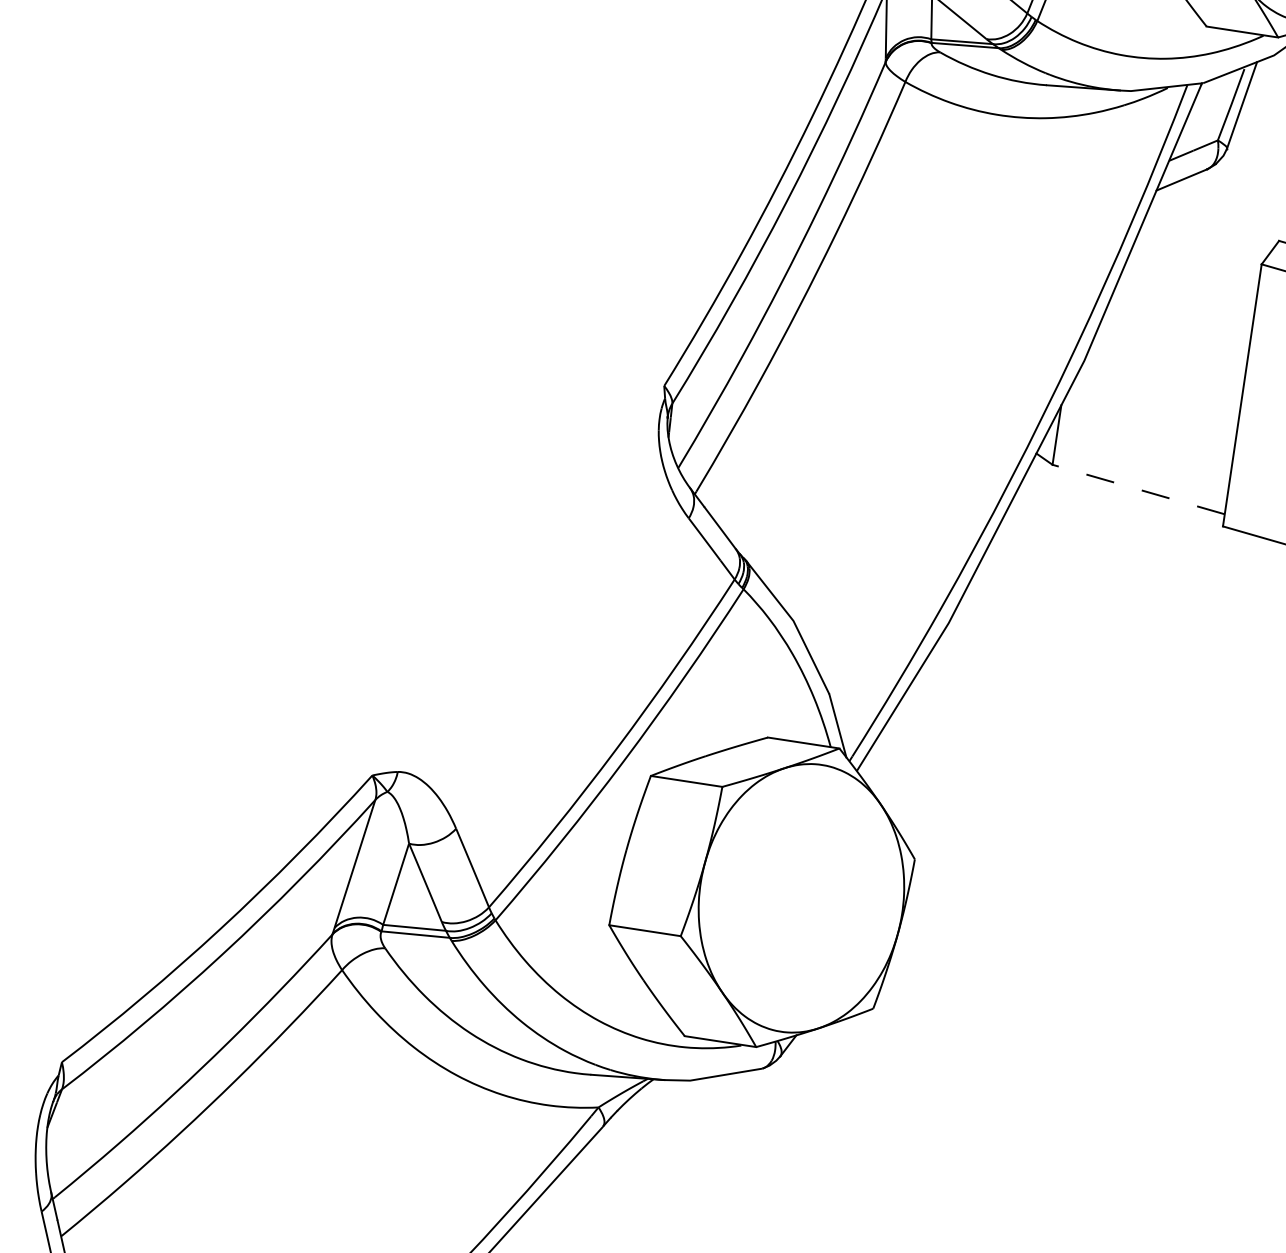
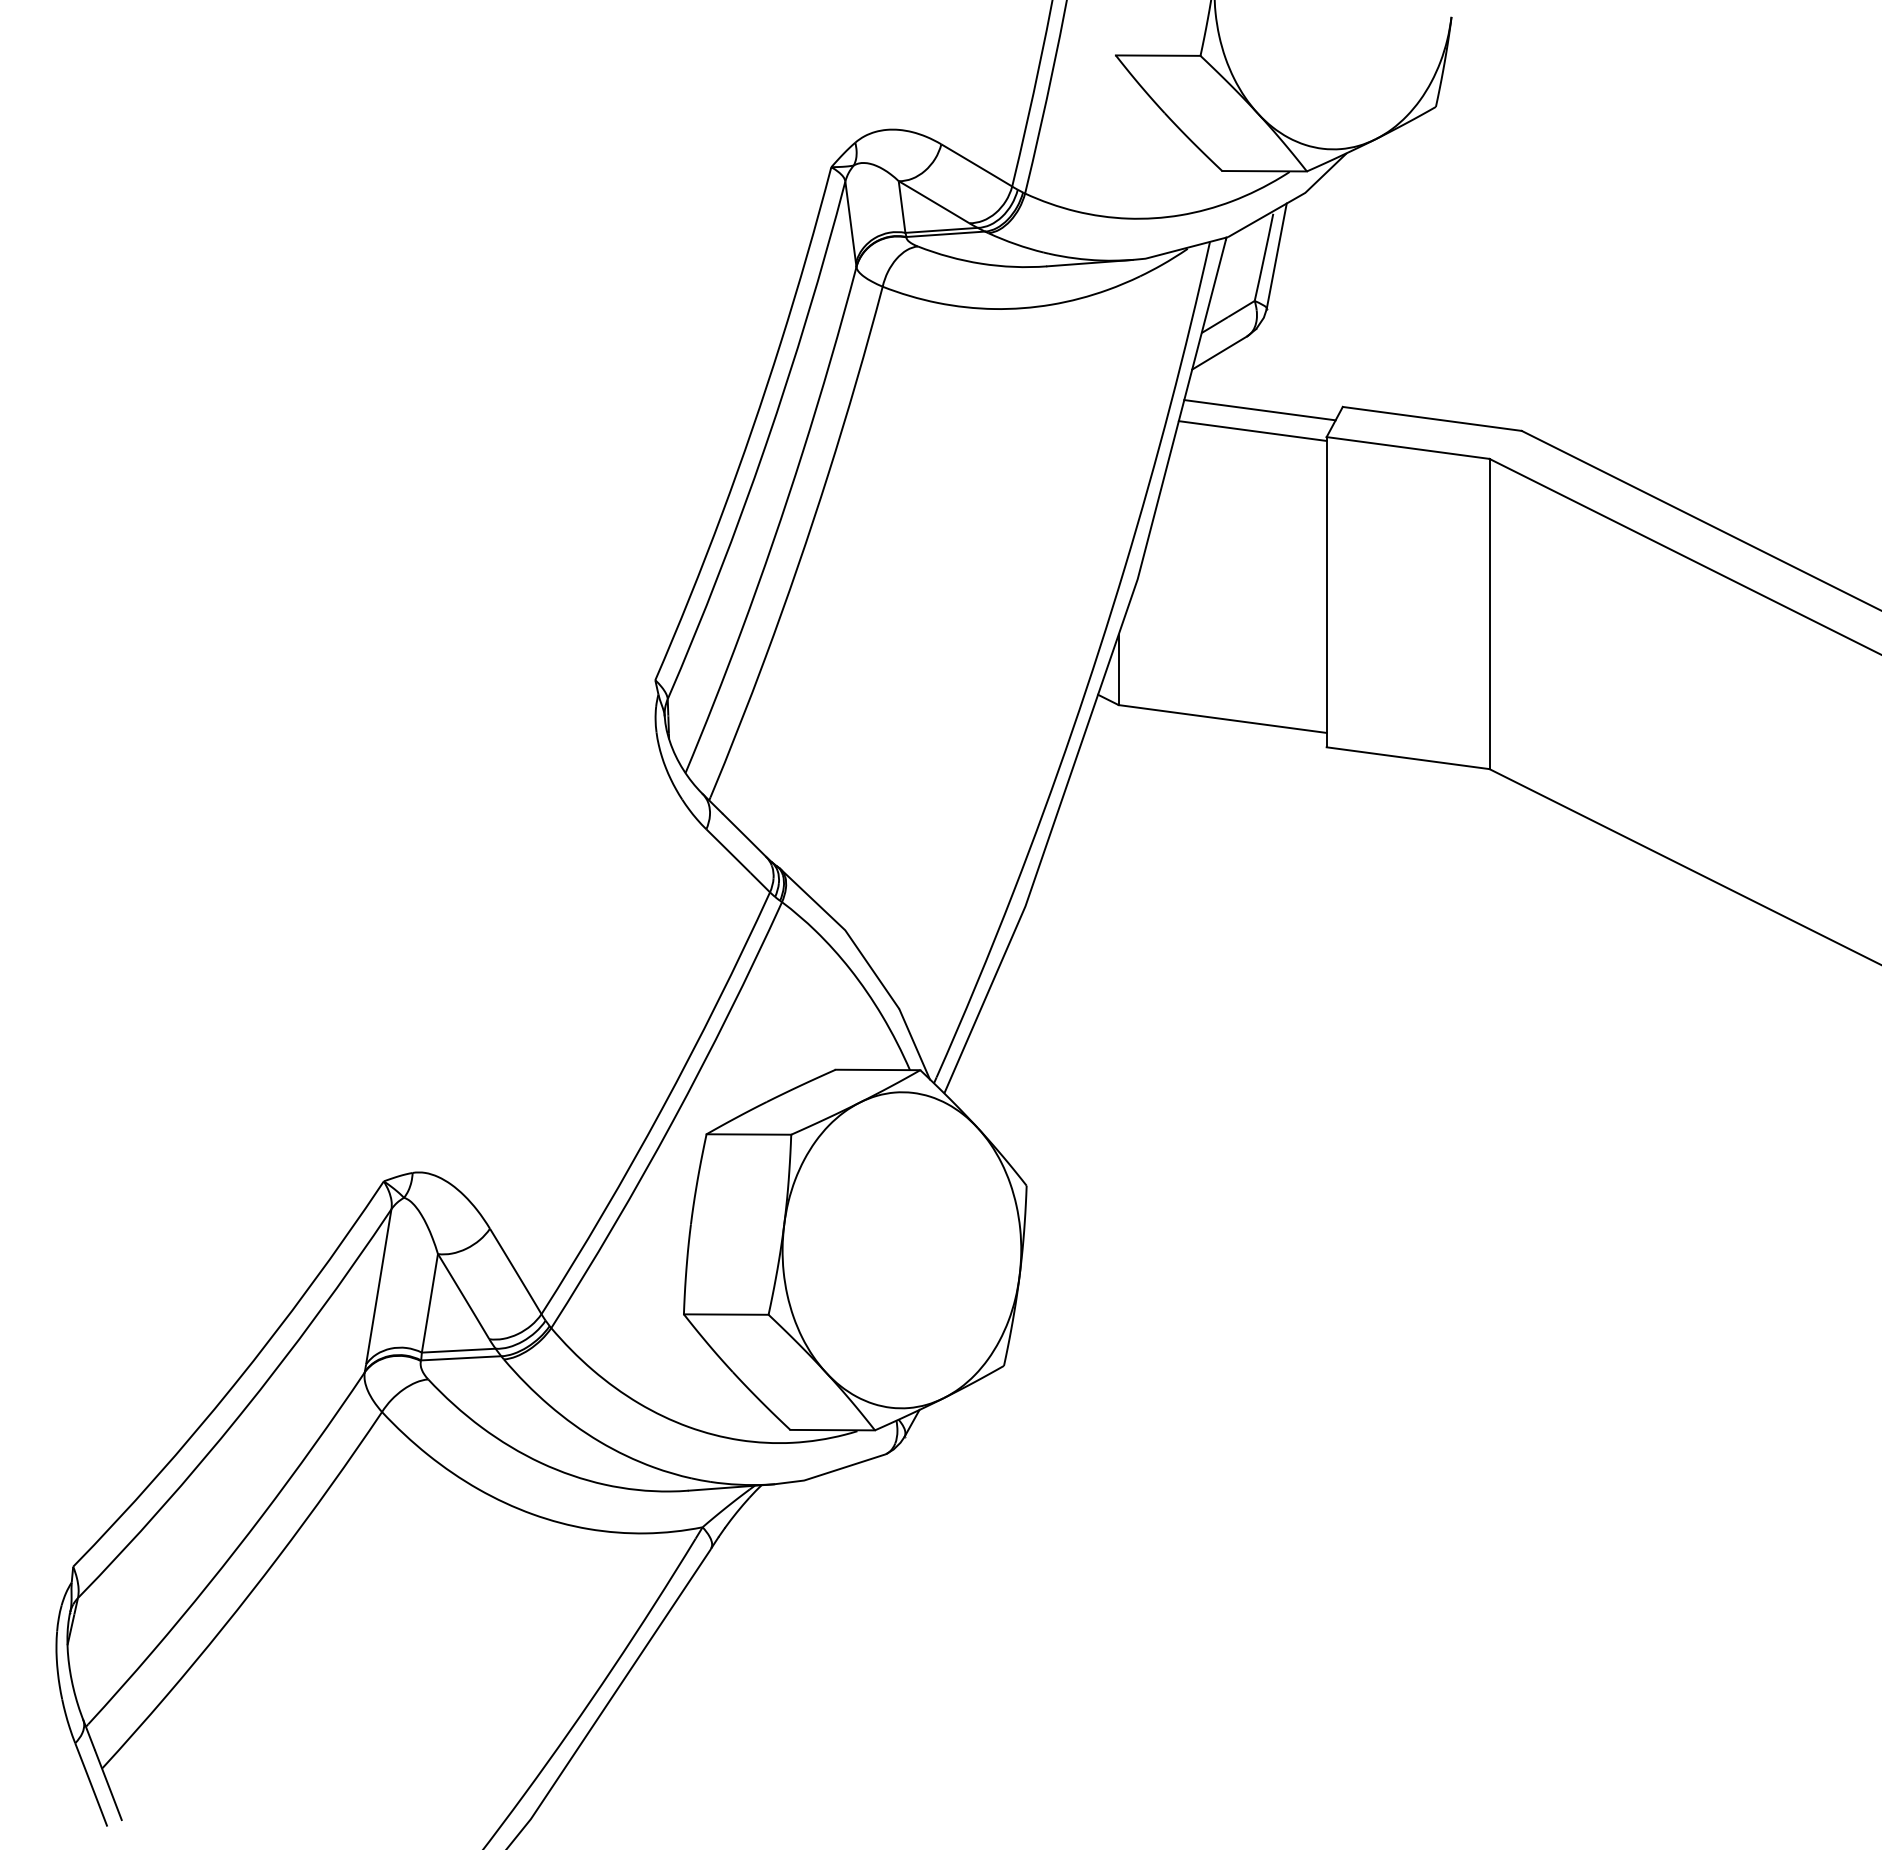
line: (1208, 233) -> (1259, 410), added
line: (1199, 249) -> (1252, 430), added
line: (1138, 489) -> (1222, 719), dashed -> solid

